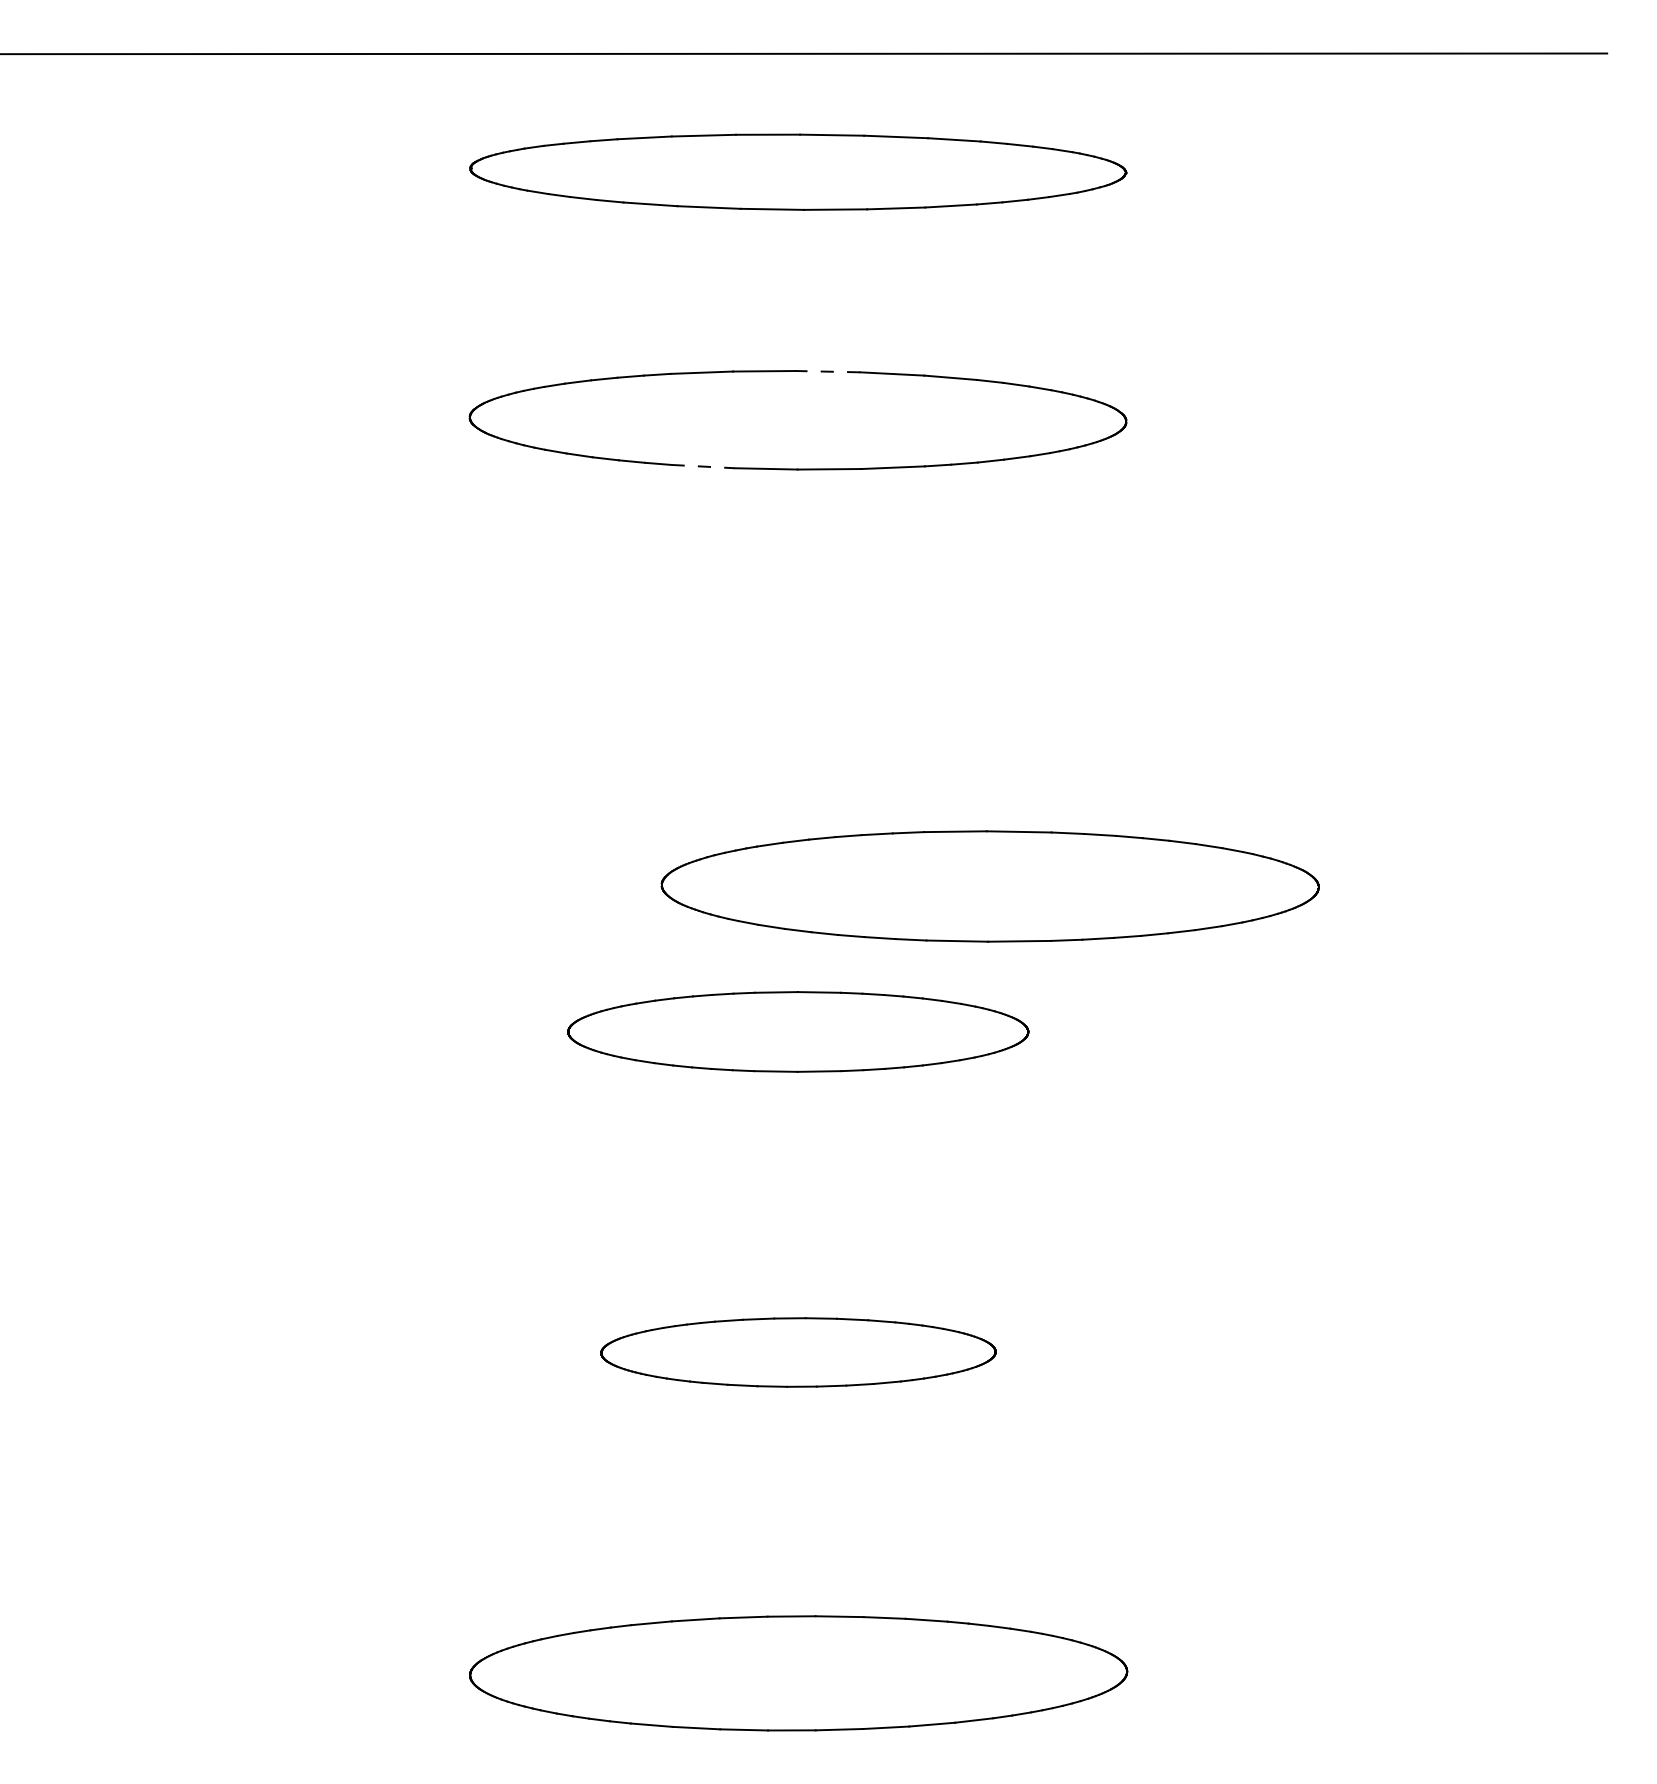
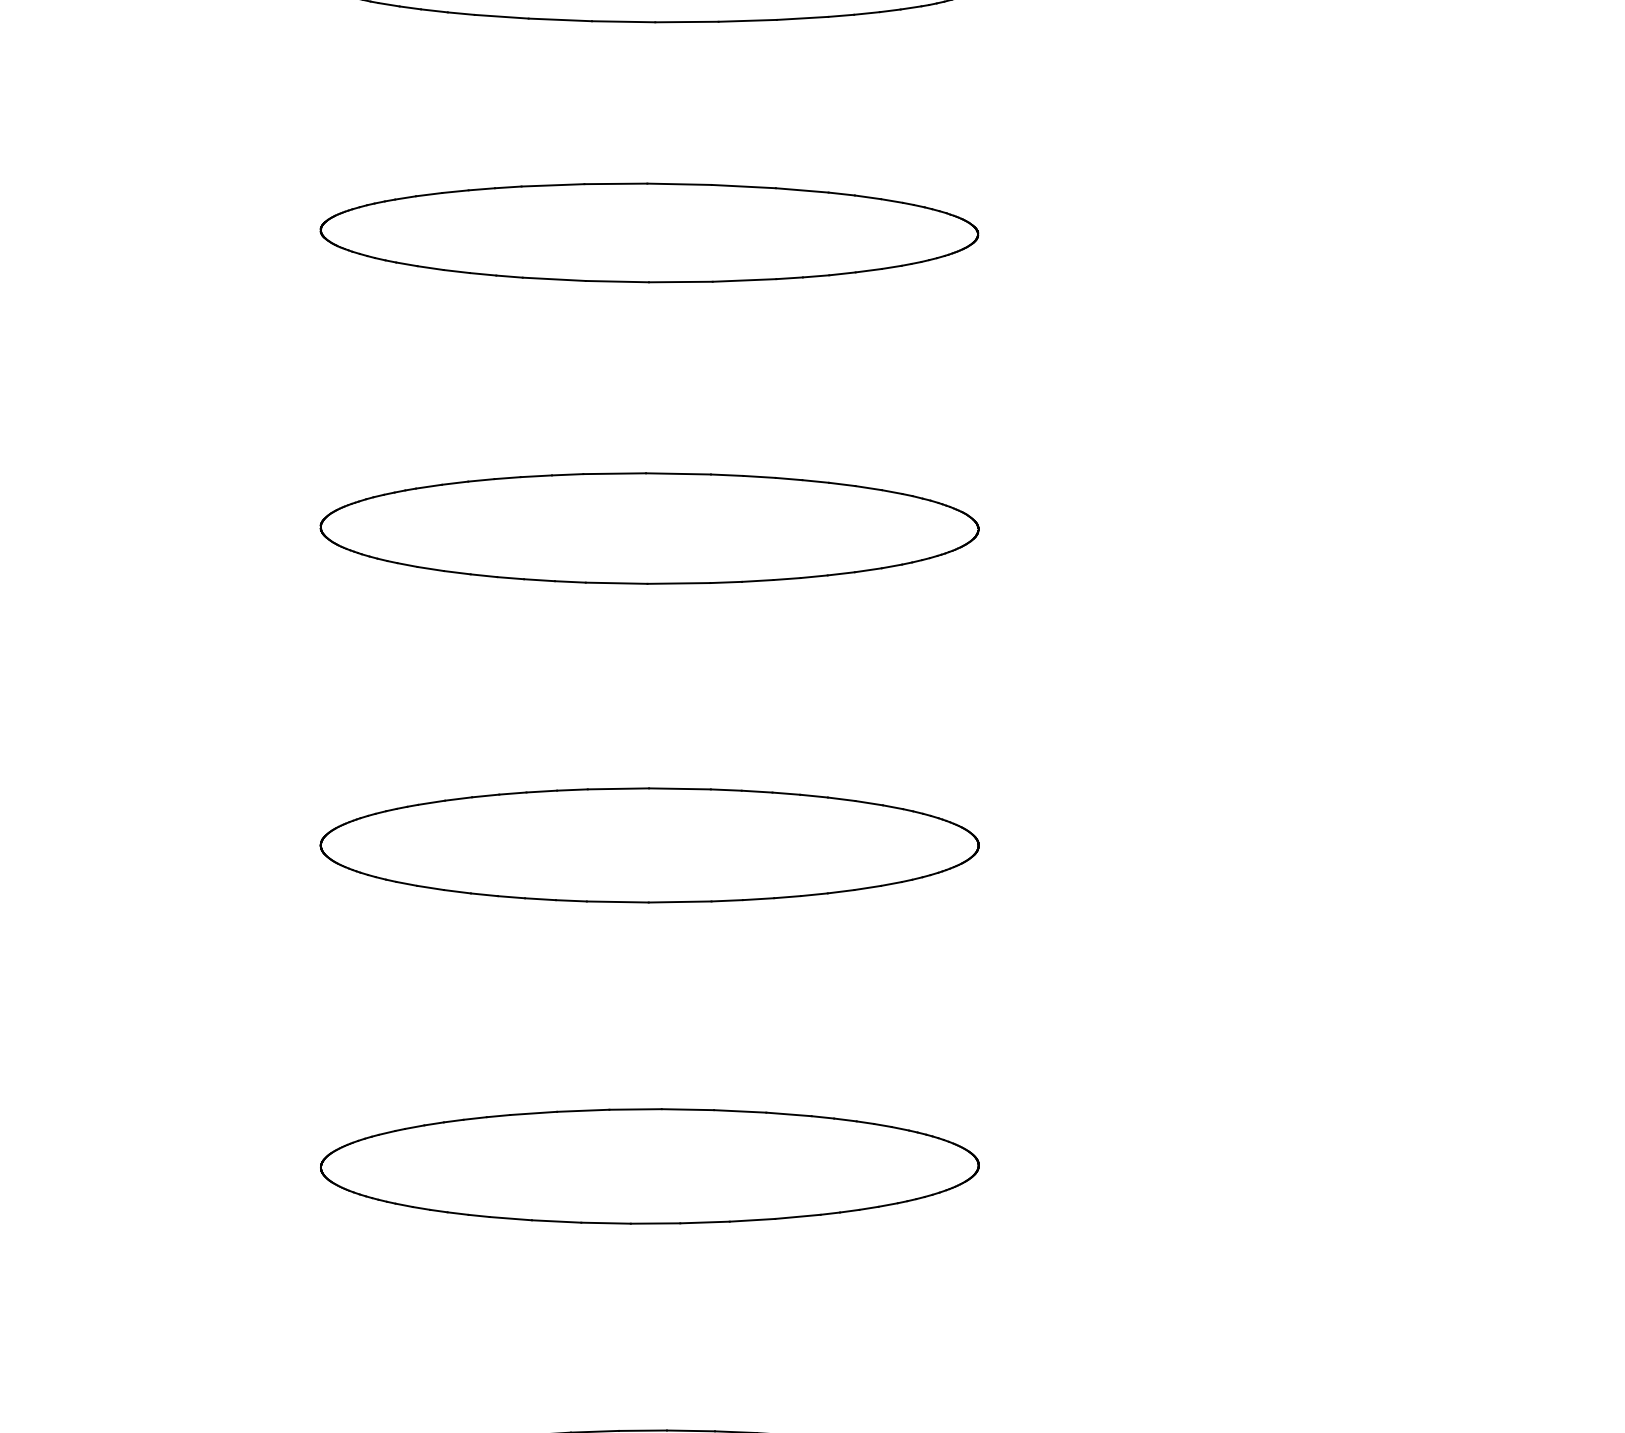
line: (827, 371) -> (678, 184), dashed -> solid
line: (703, 466) -> (554, 279), dashed -> solid
part: (989, 886) -> (648, 528), moved
part: (797, 1031) -> (648, 844), size x1.43
part: (798, 1352) -> (649, 1166), size x1.67

